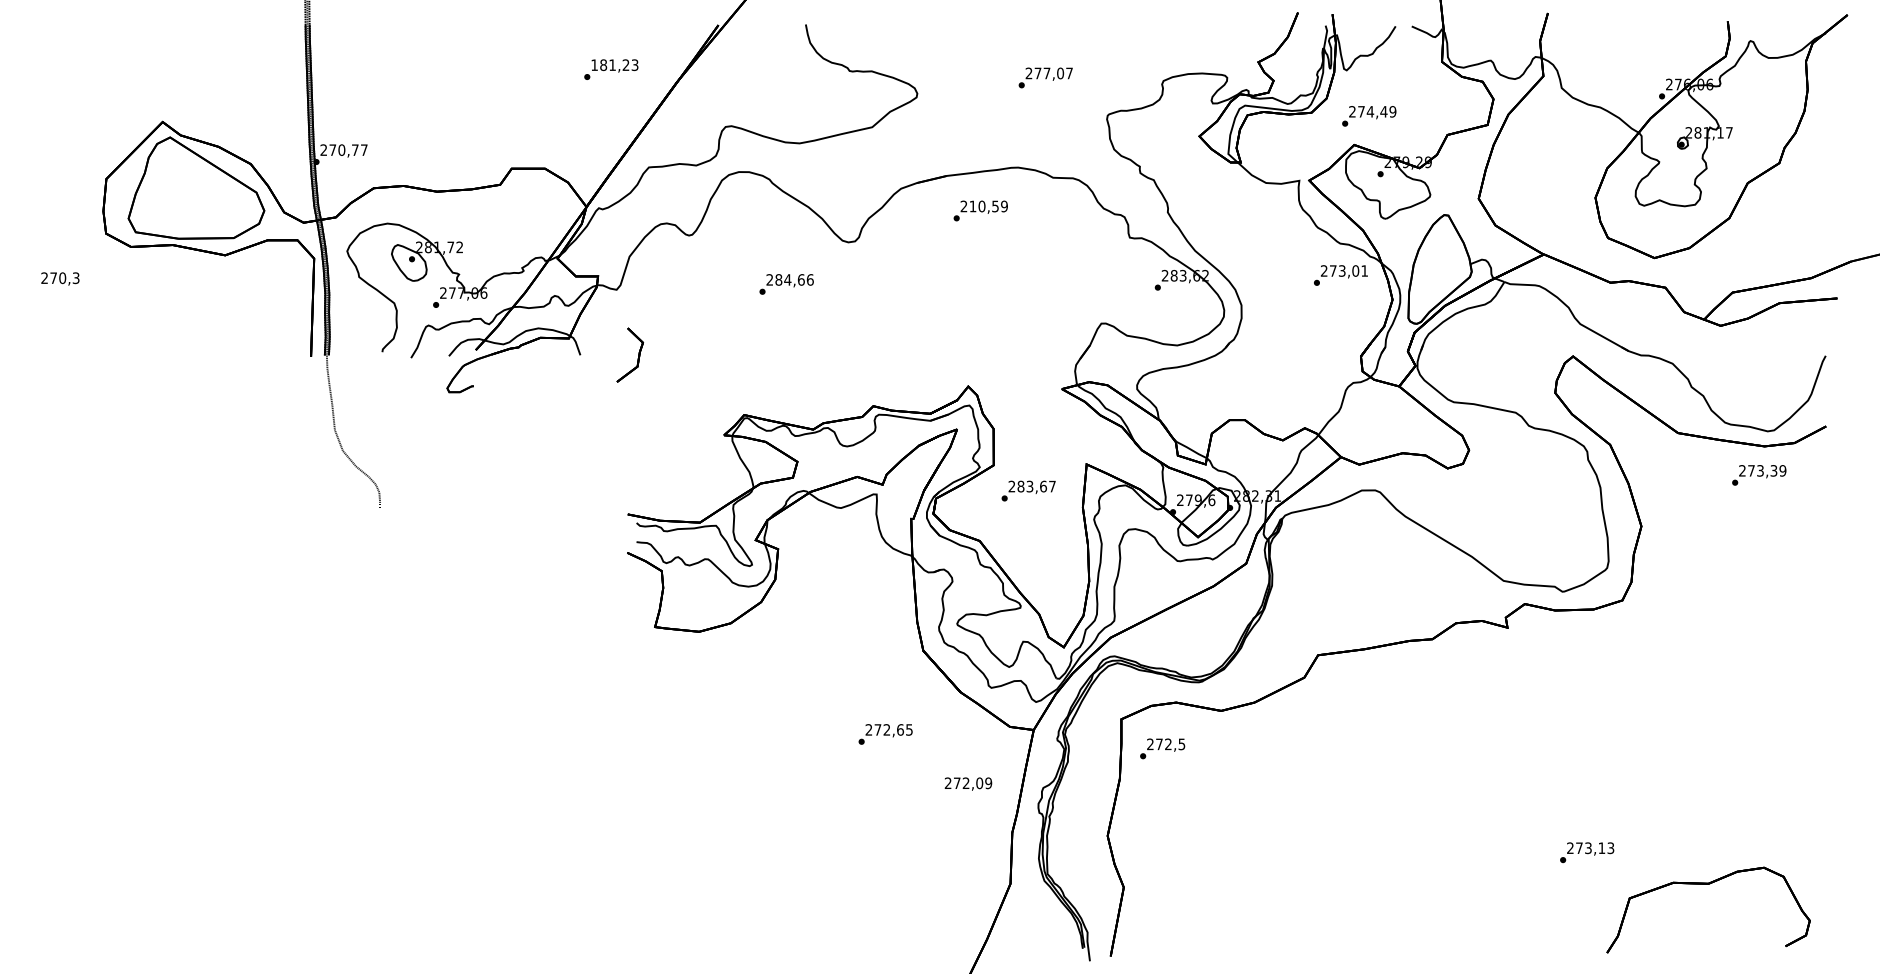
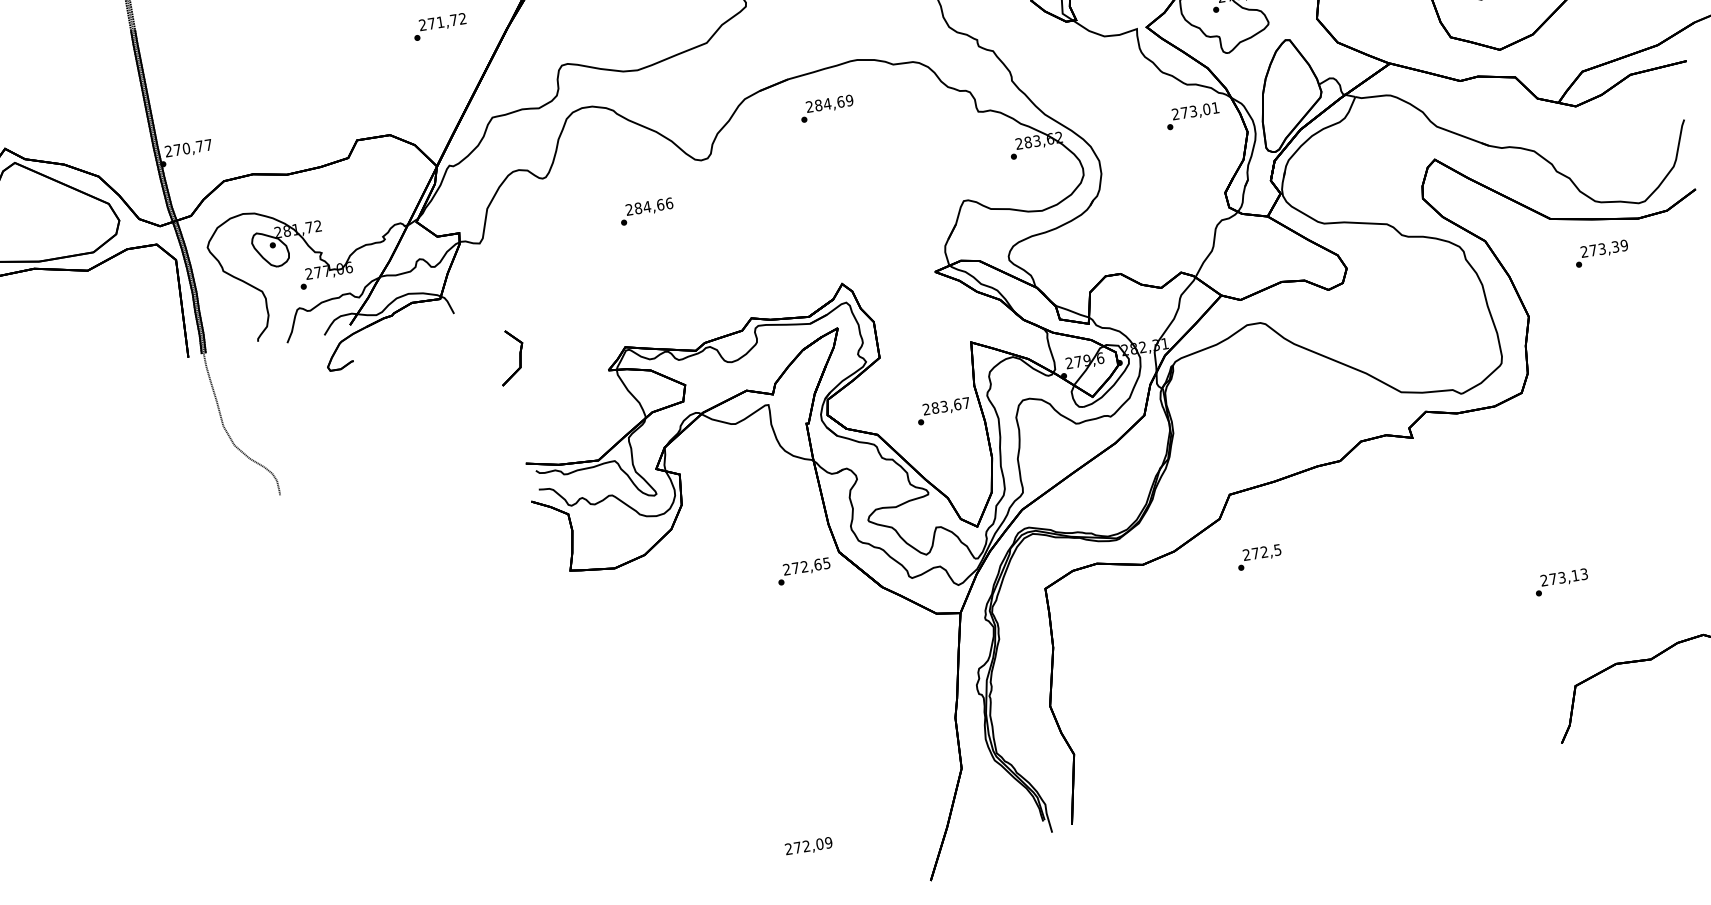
text: (614, 65) -> (442, 22), 181,23 -> 271,72
text: (984, 206) -> (830, 103), 210,59 -> 284,69
part: (638, 354) -> (519, 355), moved
text: (1759, 475) -> (1601, 253), moved
text: (1028, 490) -> (943, 410), moved
text: (885, 734) -> (803, 571), moved
text: (1162, 748) -> (1259, 557), moved
text: (968, 783) -> (808, 846), moved
text: (1587, 852) -> (1561, 582), moved

